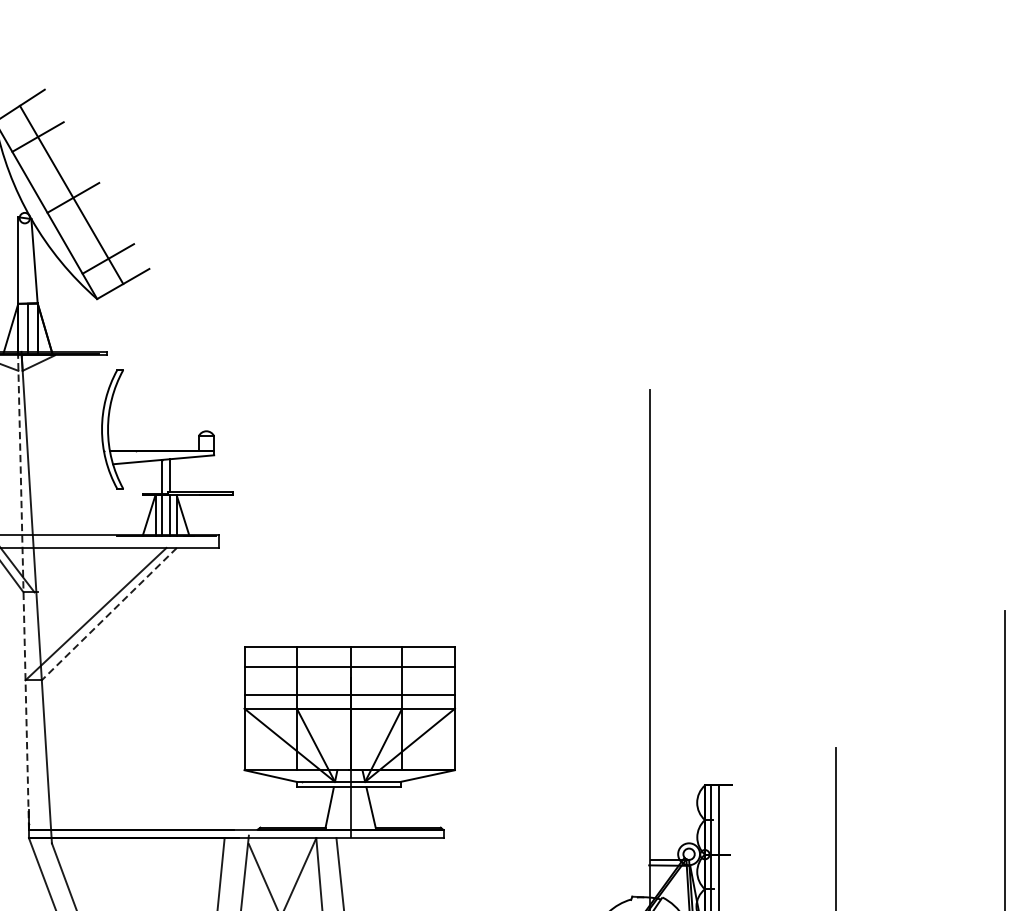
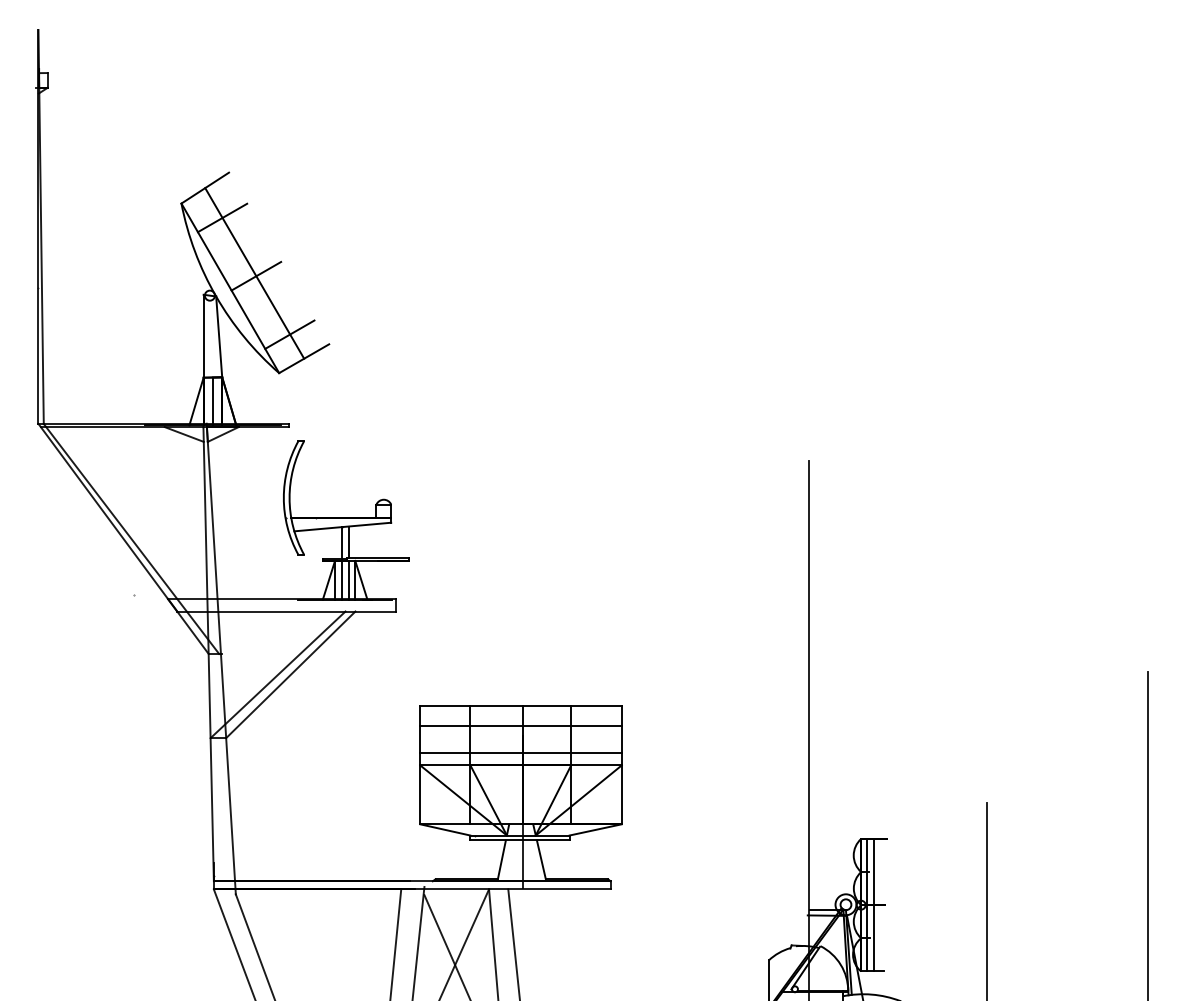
line: (23, 591) -> (208, 653), dashed -> solid
line: (109, 613) -> (290, 674), dashed -> solid

